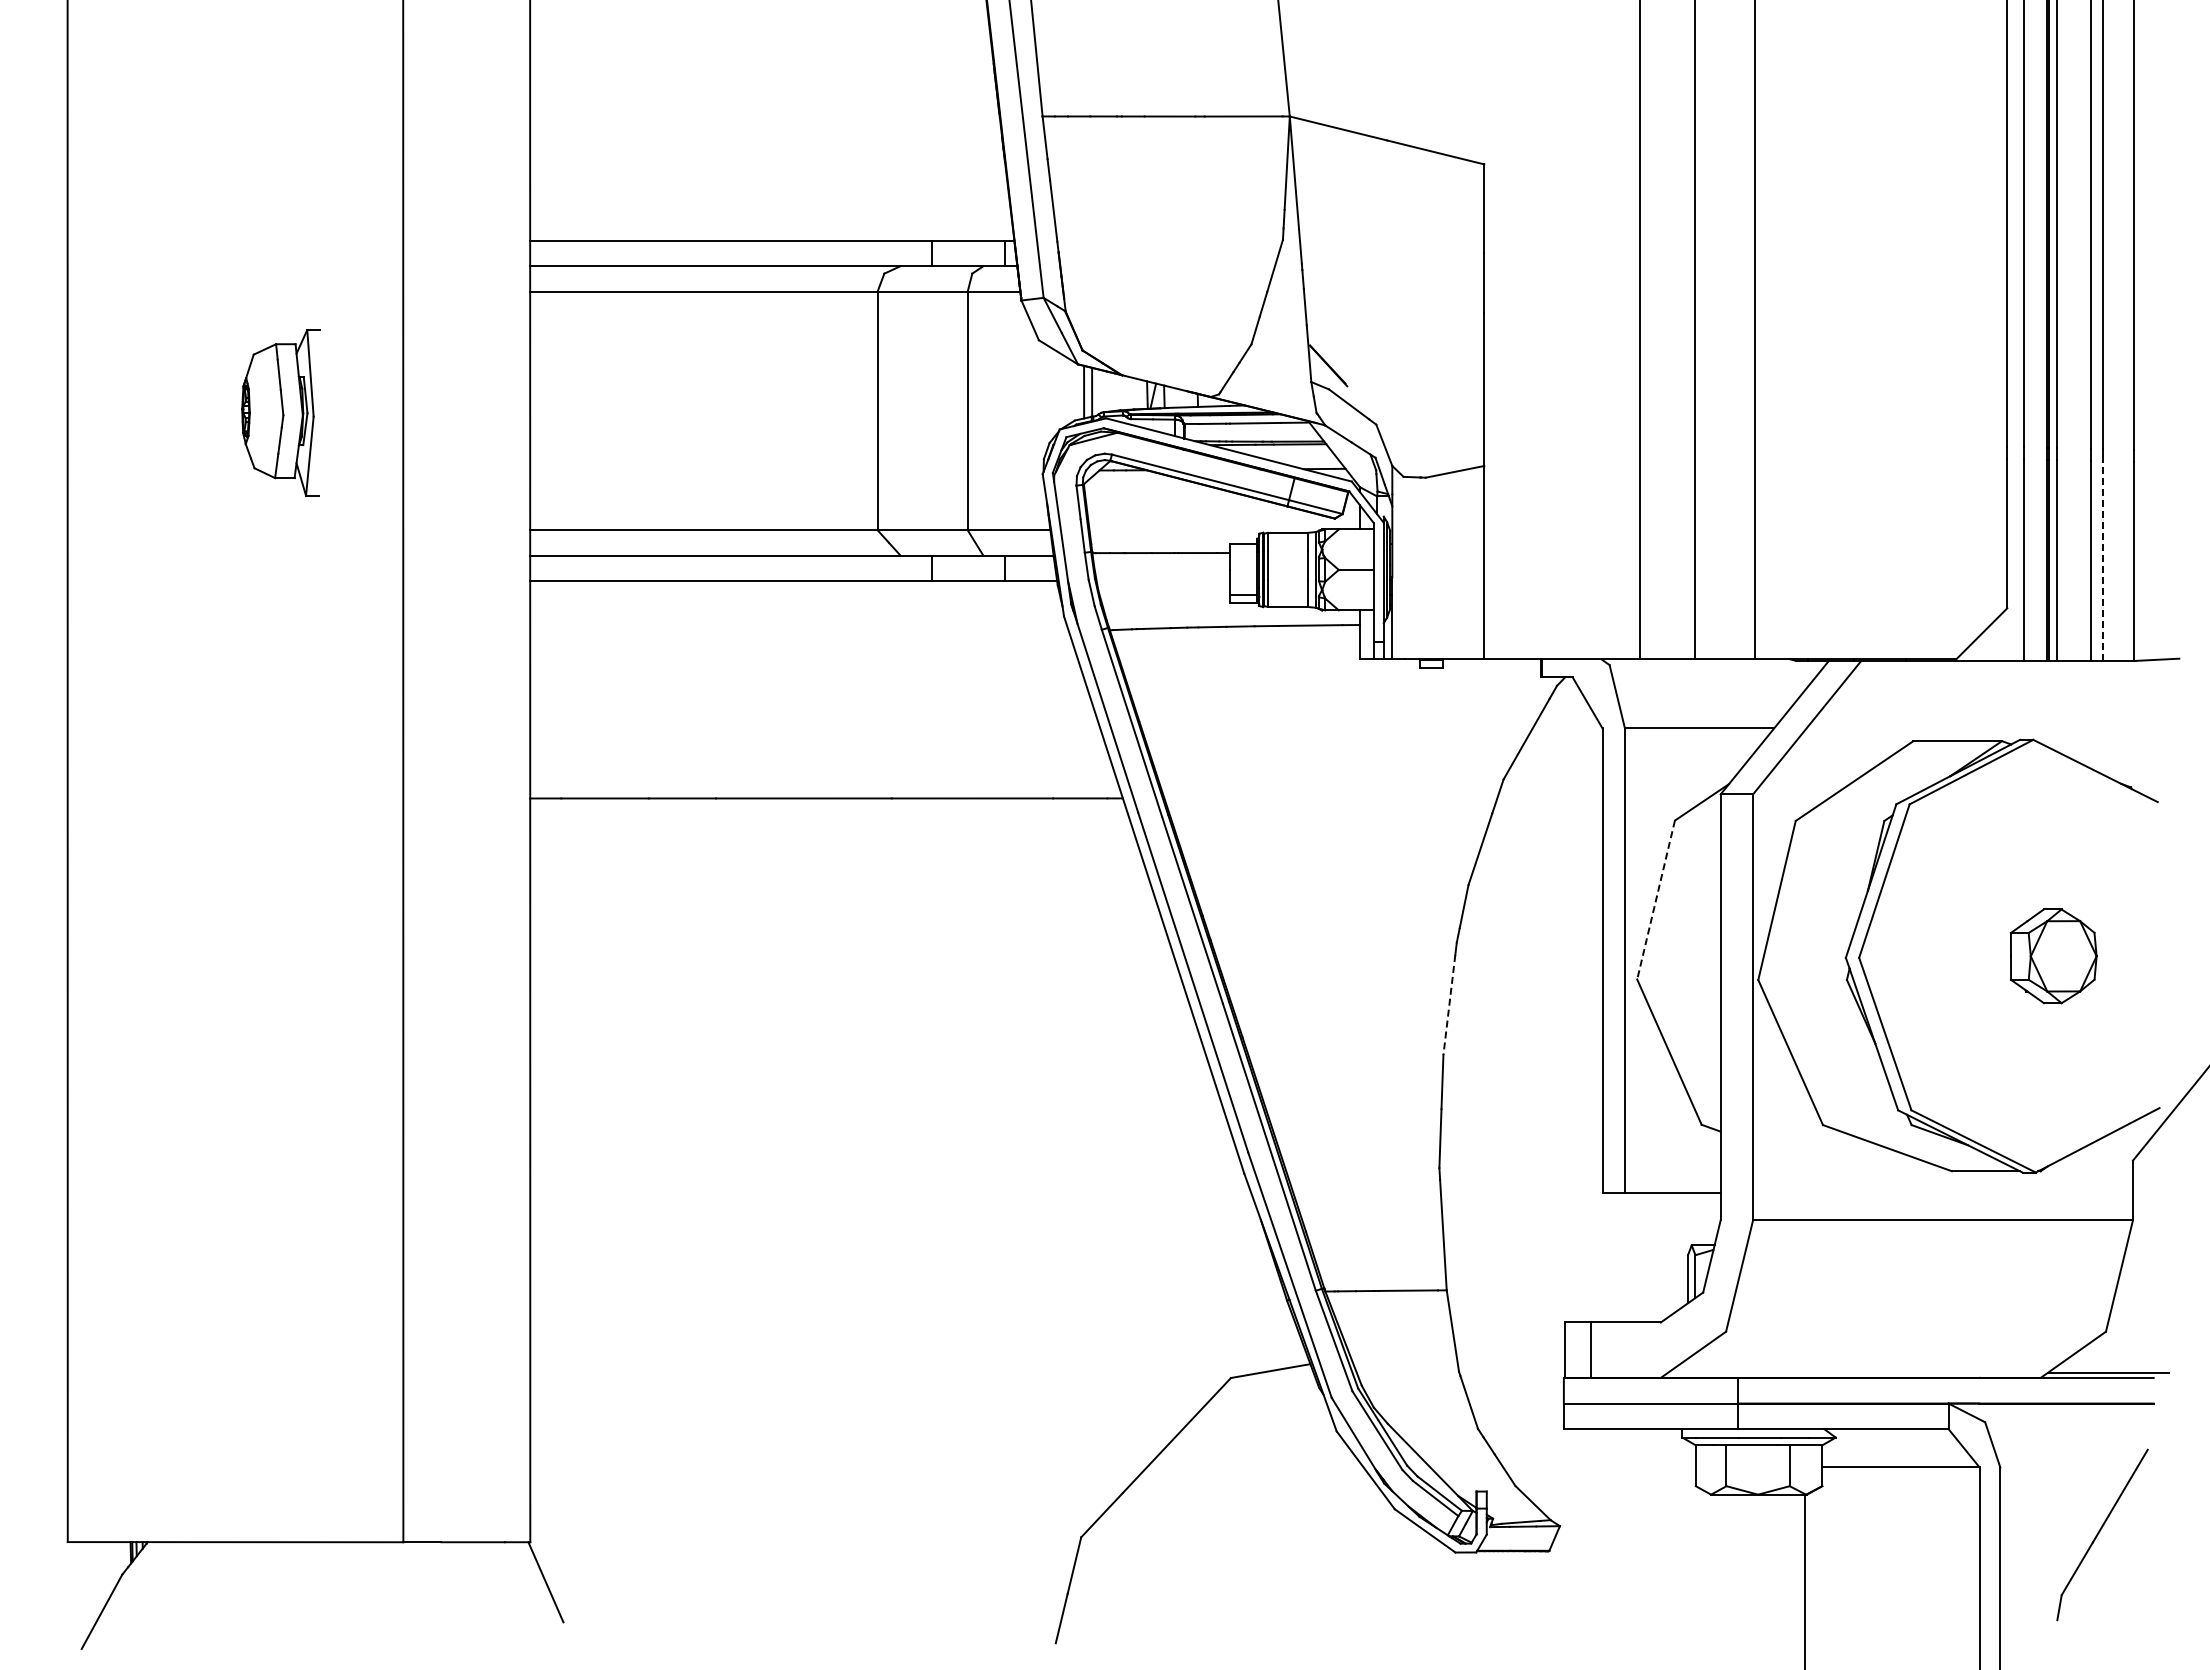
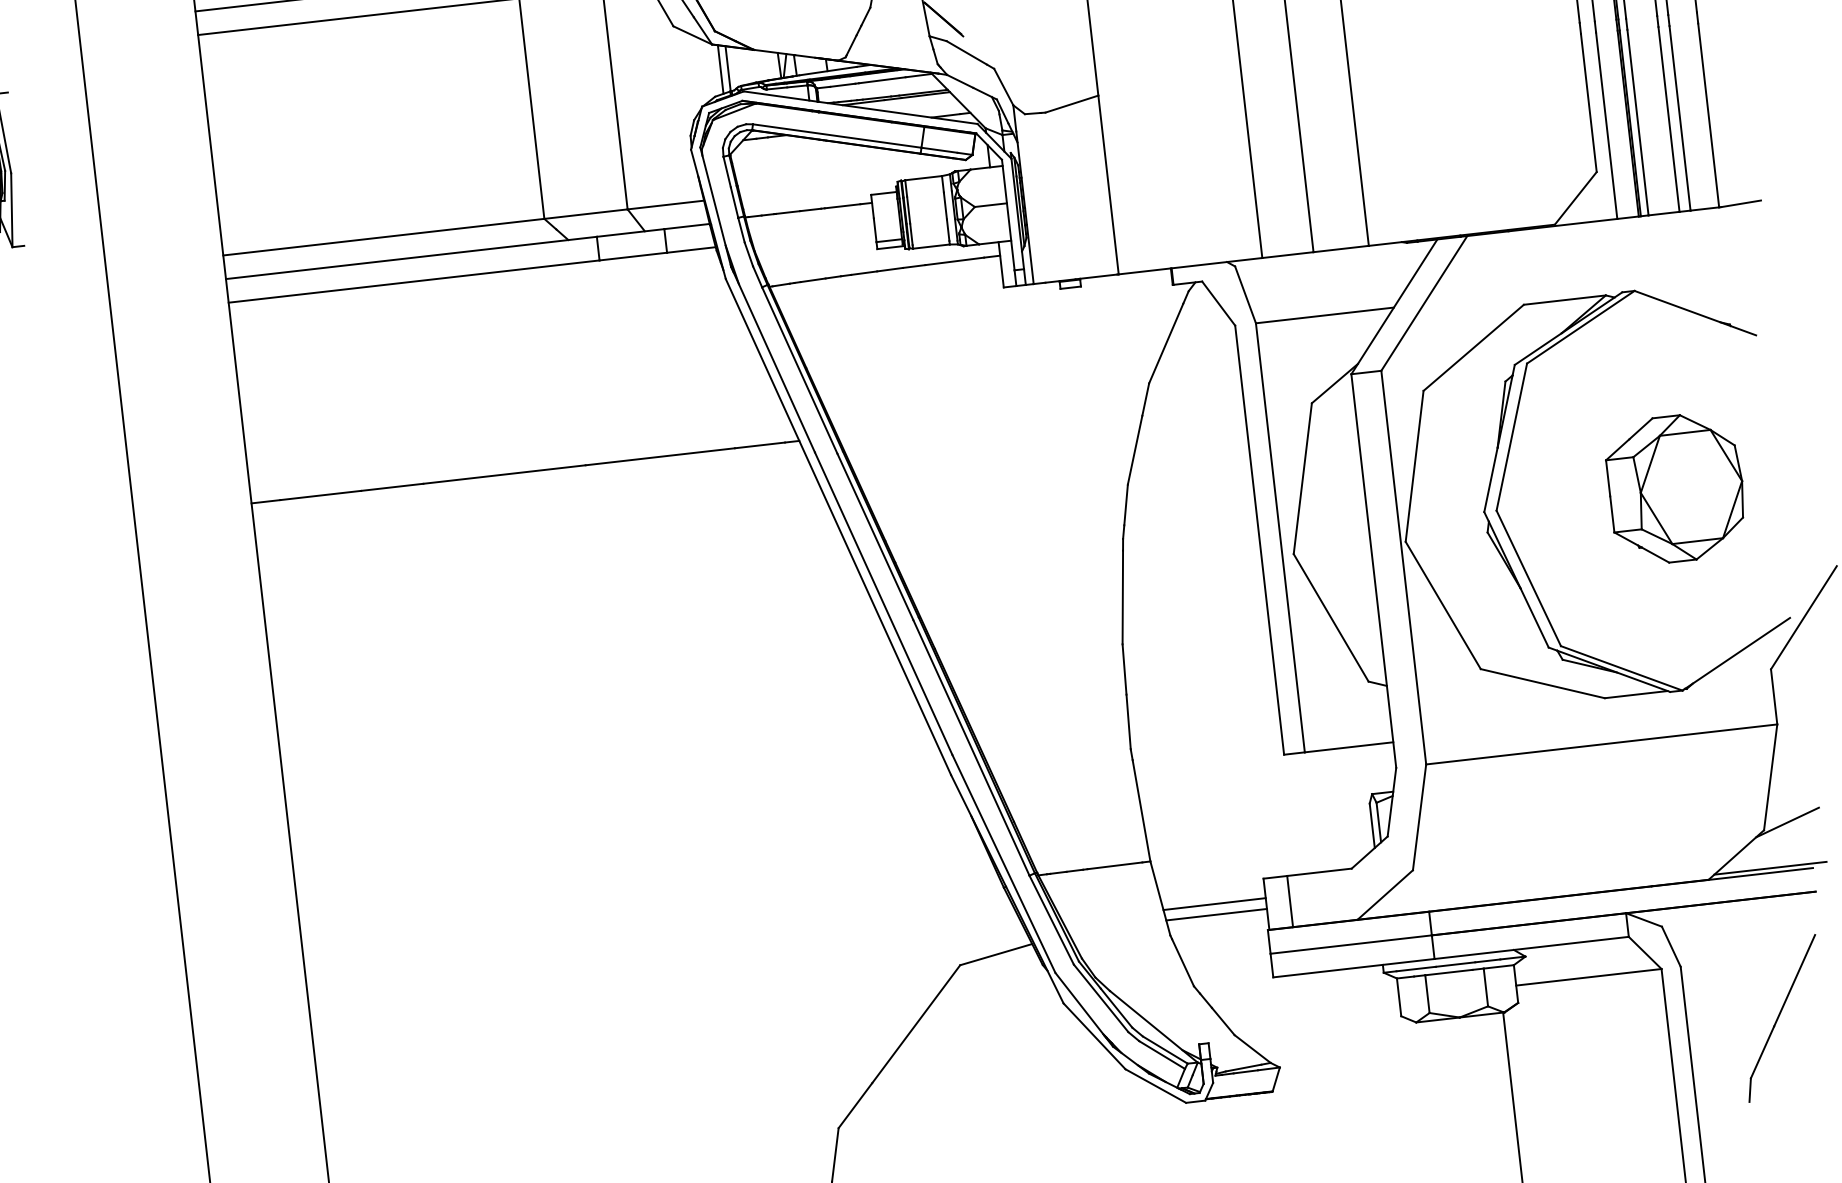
line: (2102, 561) -> (1679, 118), dashed -> solid
line: (1656, 900) -> (1303, 479), dashed -> solid
part: (2053, 956) -> (1676, 489), size x1.67
line: (1449, 1005) -> (1122, 597), dashed -> solid
line: (2131, 1326) -> (1787, 822), added
line: (1509, 1343) -> (1214, 903), added
line: (1510, 1355) -> (1216, 914), added

